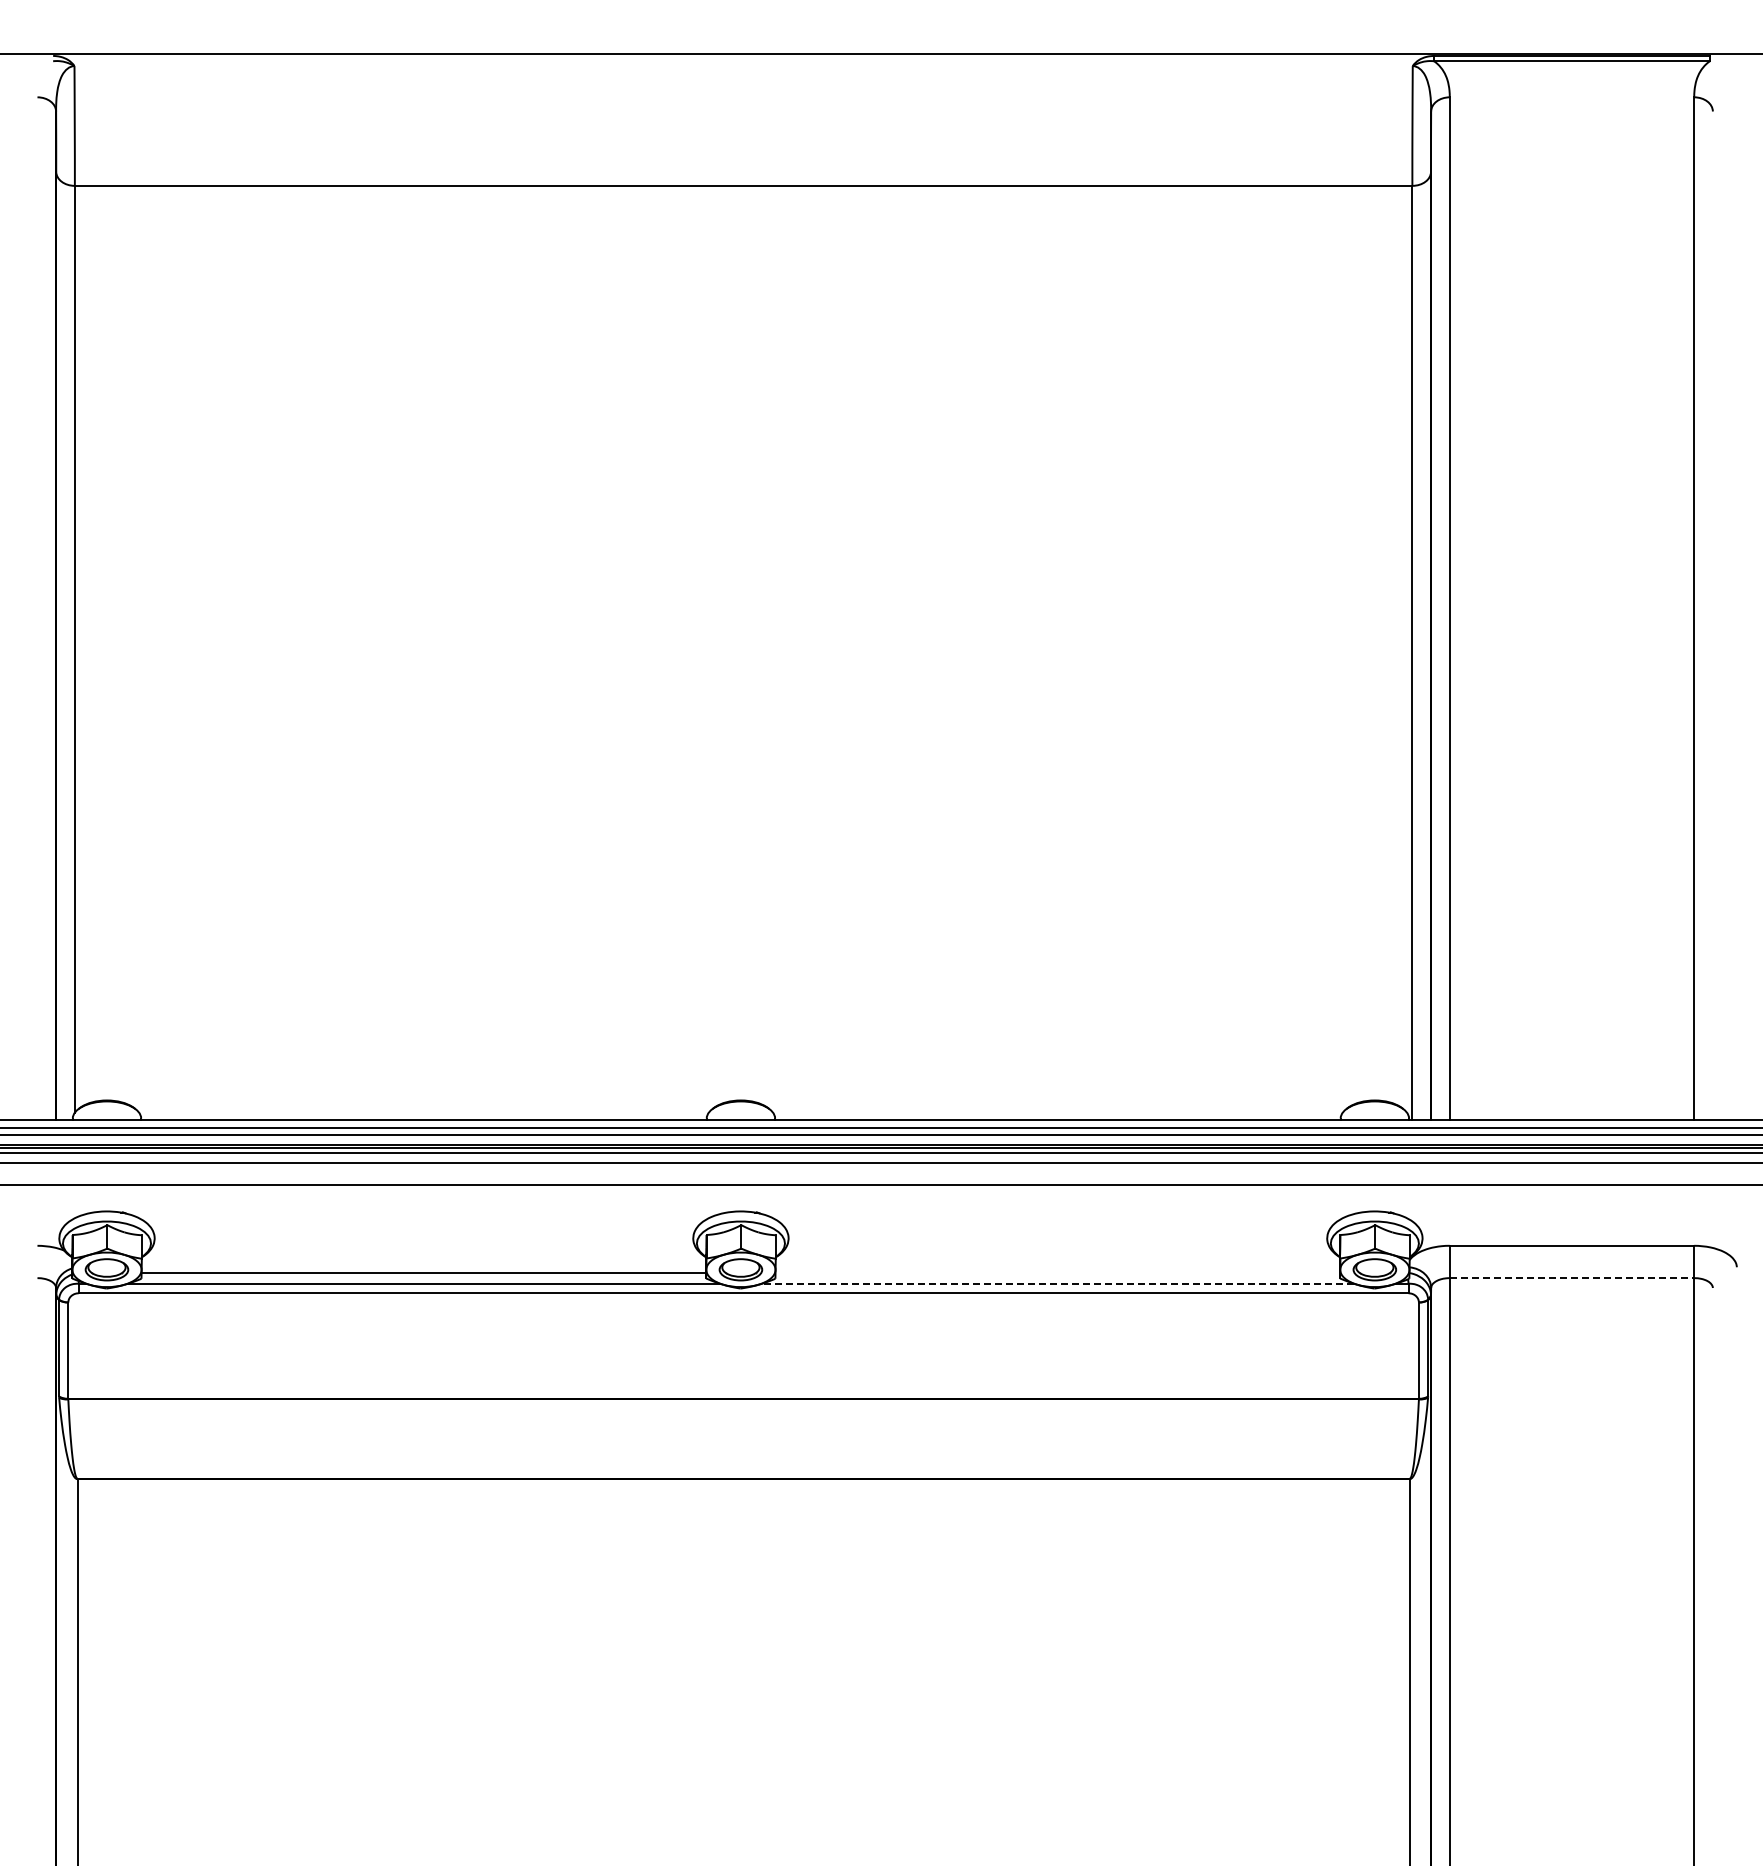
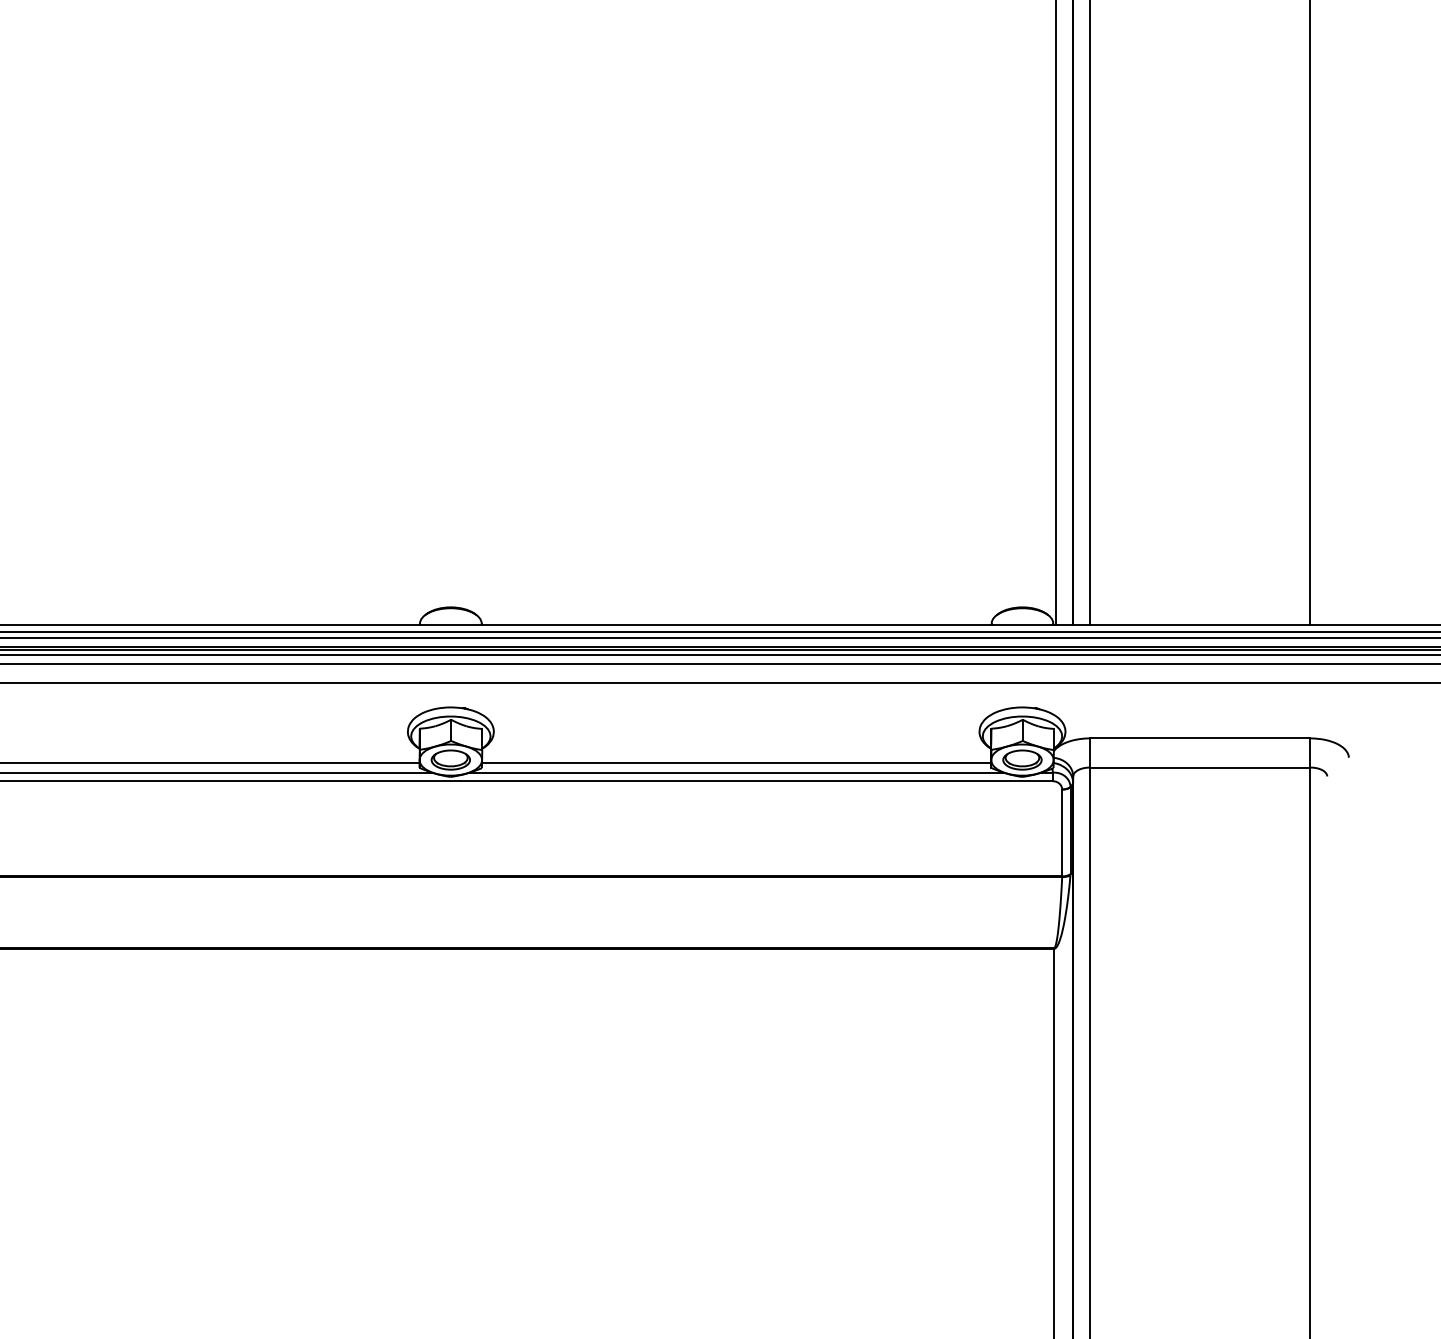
line: (1057, 1272) -> (736, 762), added
line: (1572, 1278) -> (1200, 767), dashed -> solid
line: (1057, 1283) -> (736, 772), dashed -> solid

